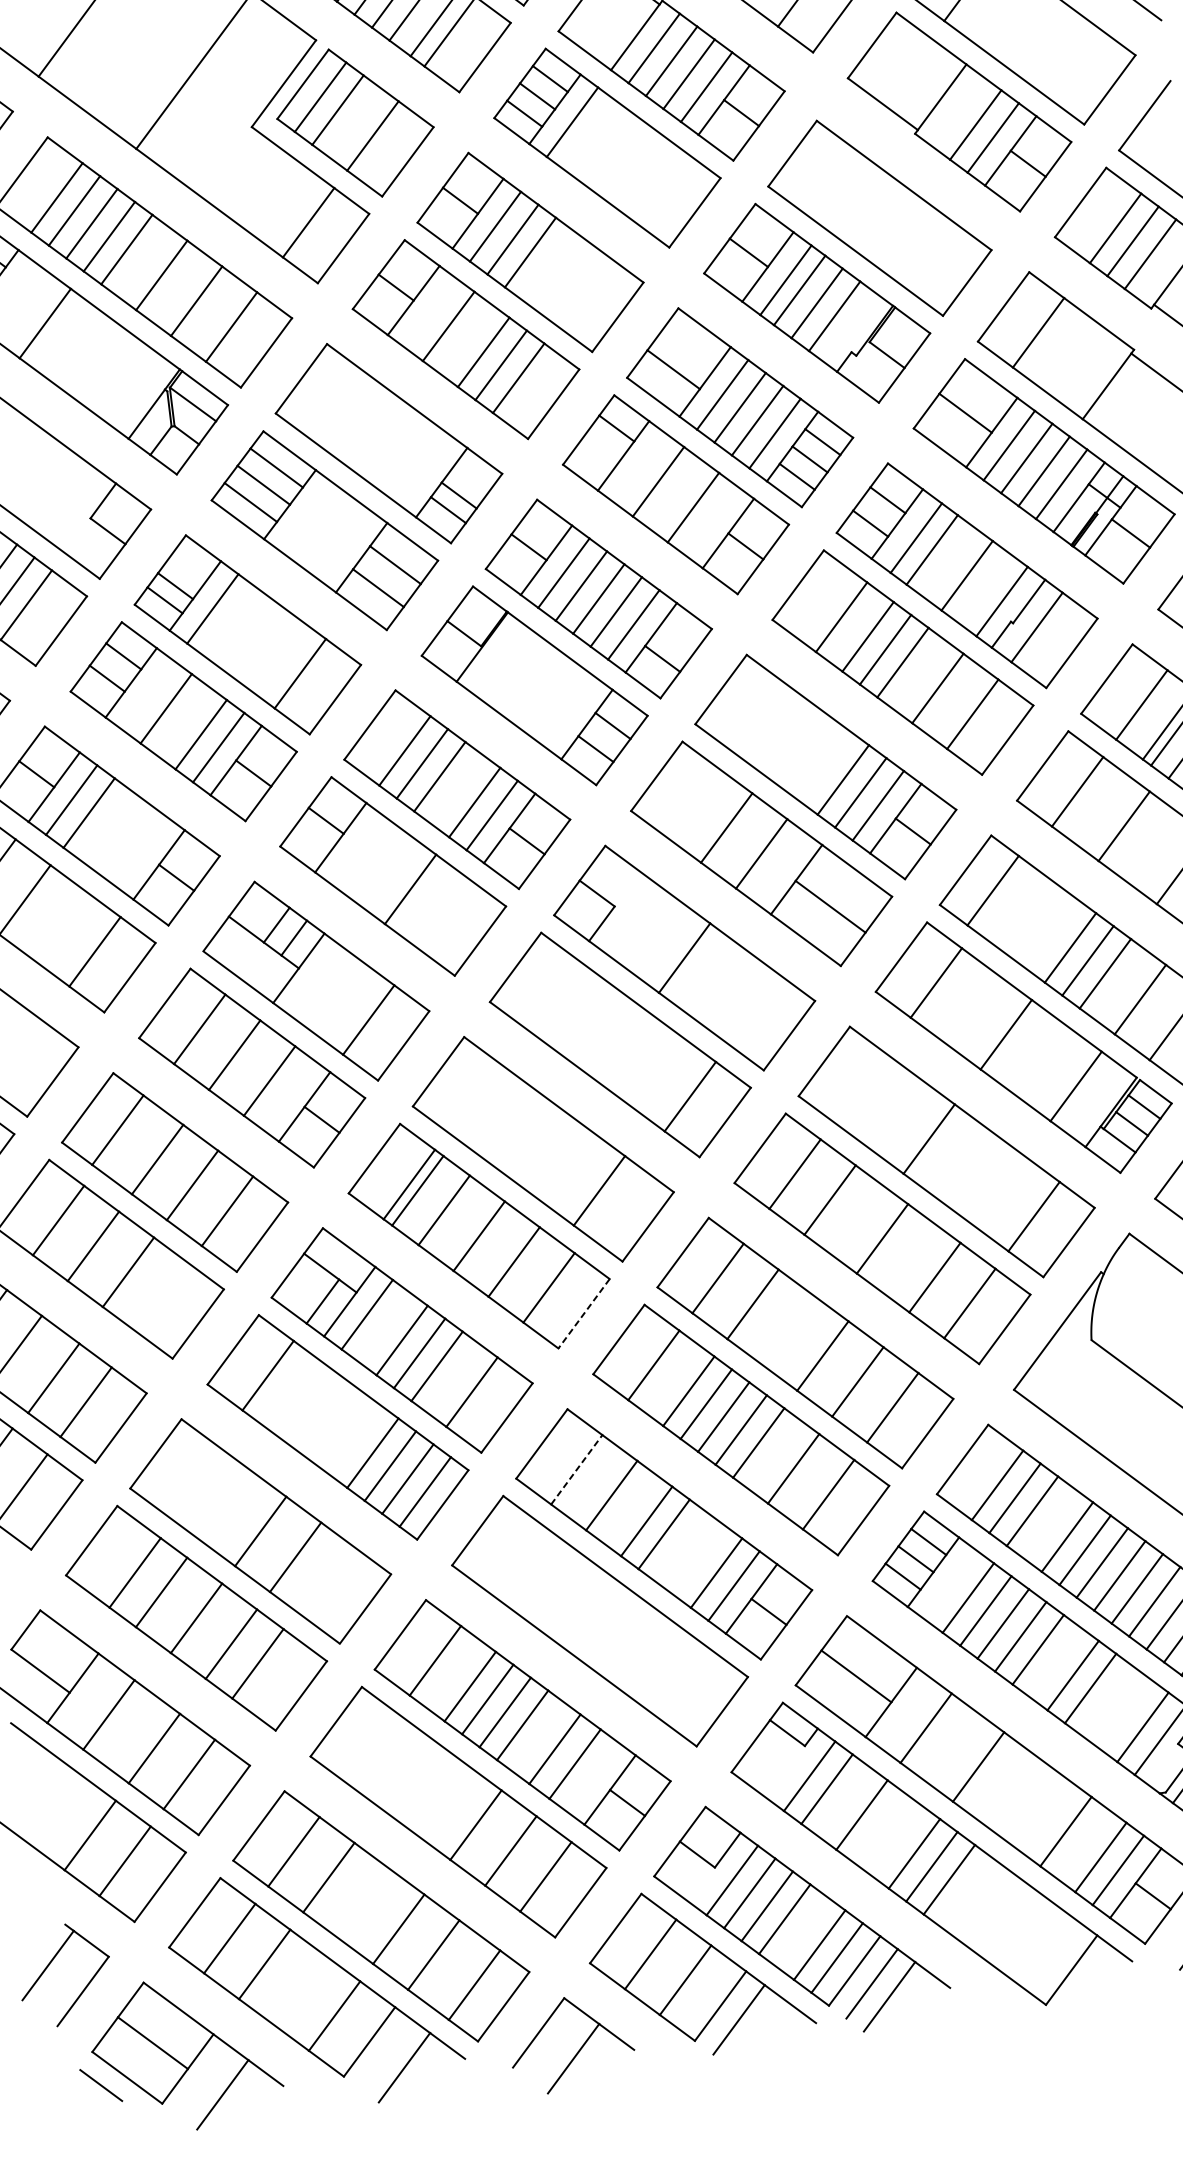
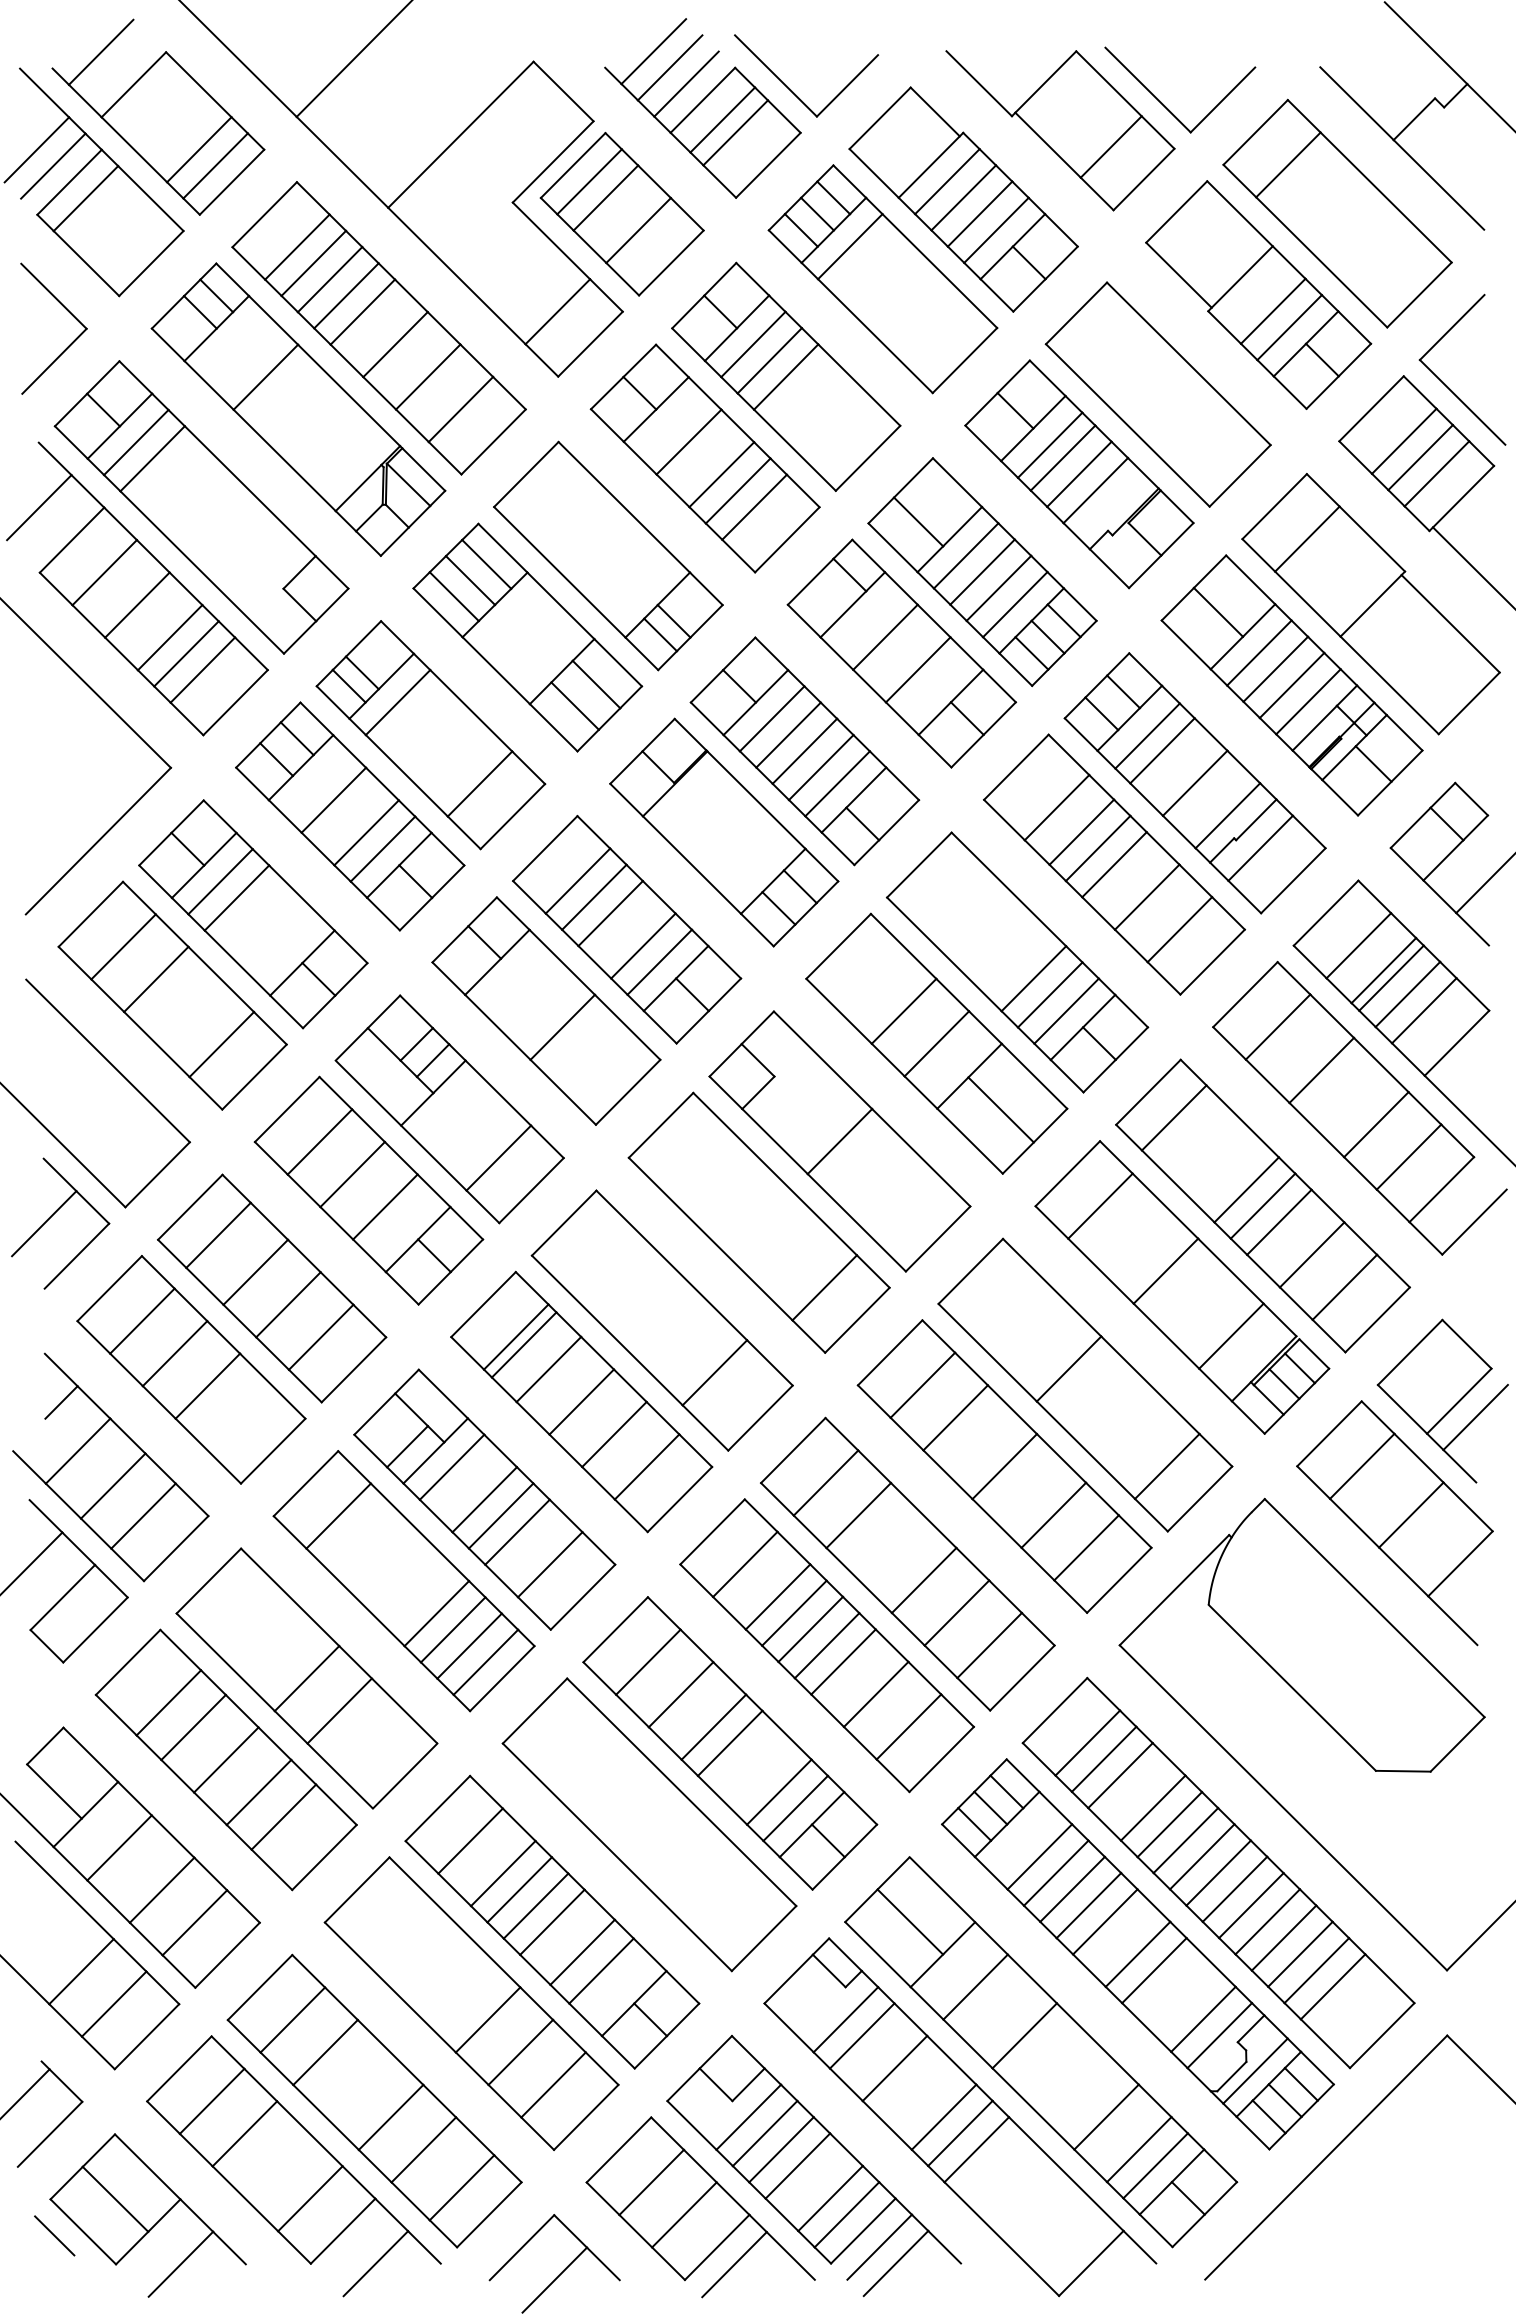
line: (583, 1313) -> (679, 1499), dashed -> solid
line: (576, 1470) -> (648, 1662), dashed -> solid

